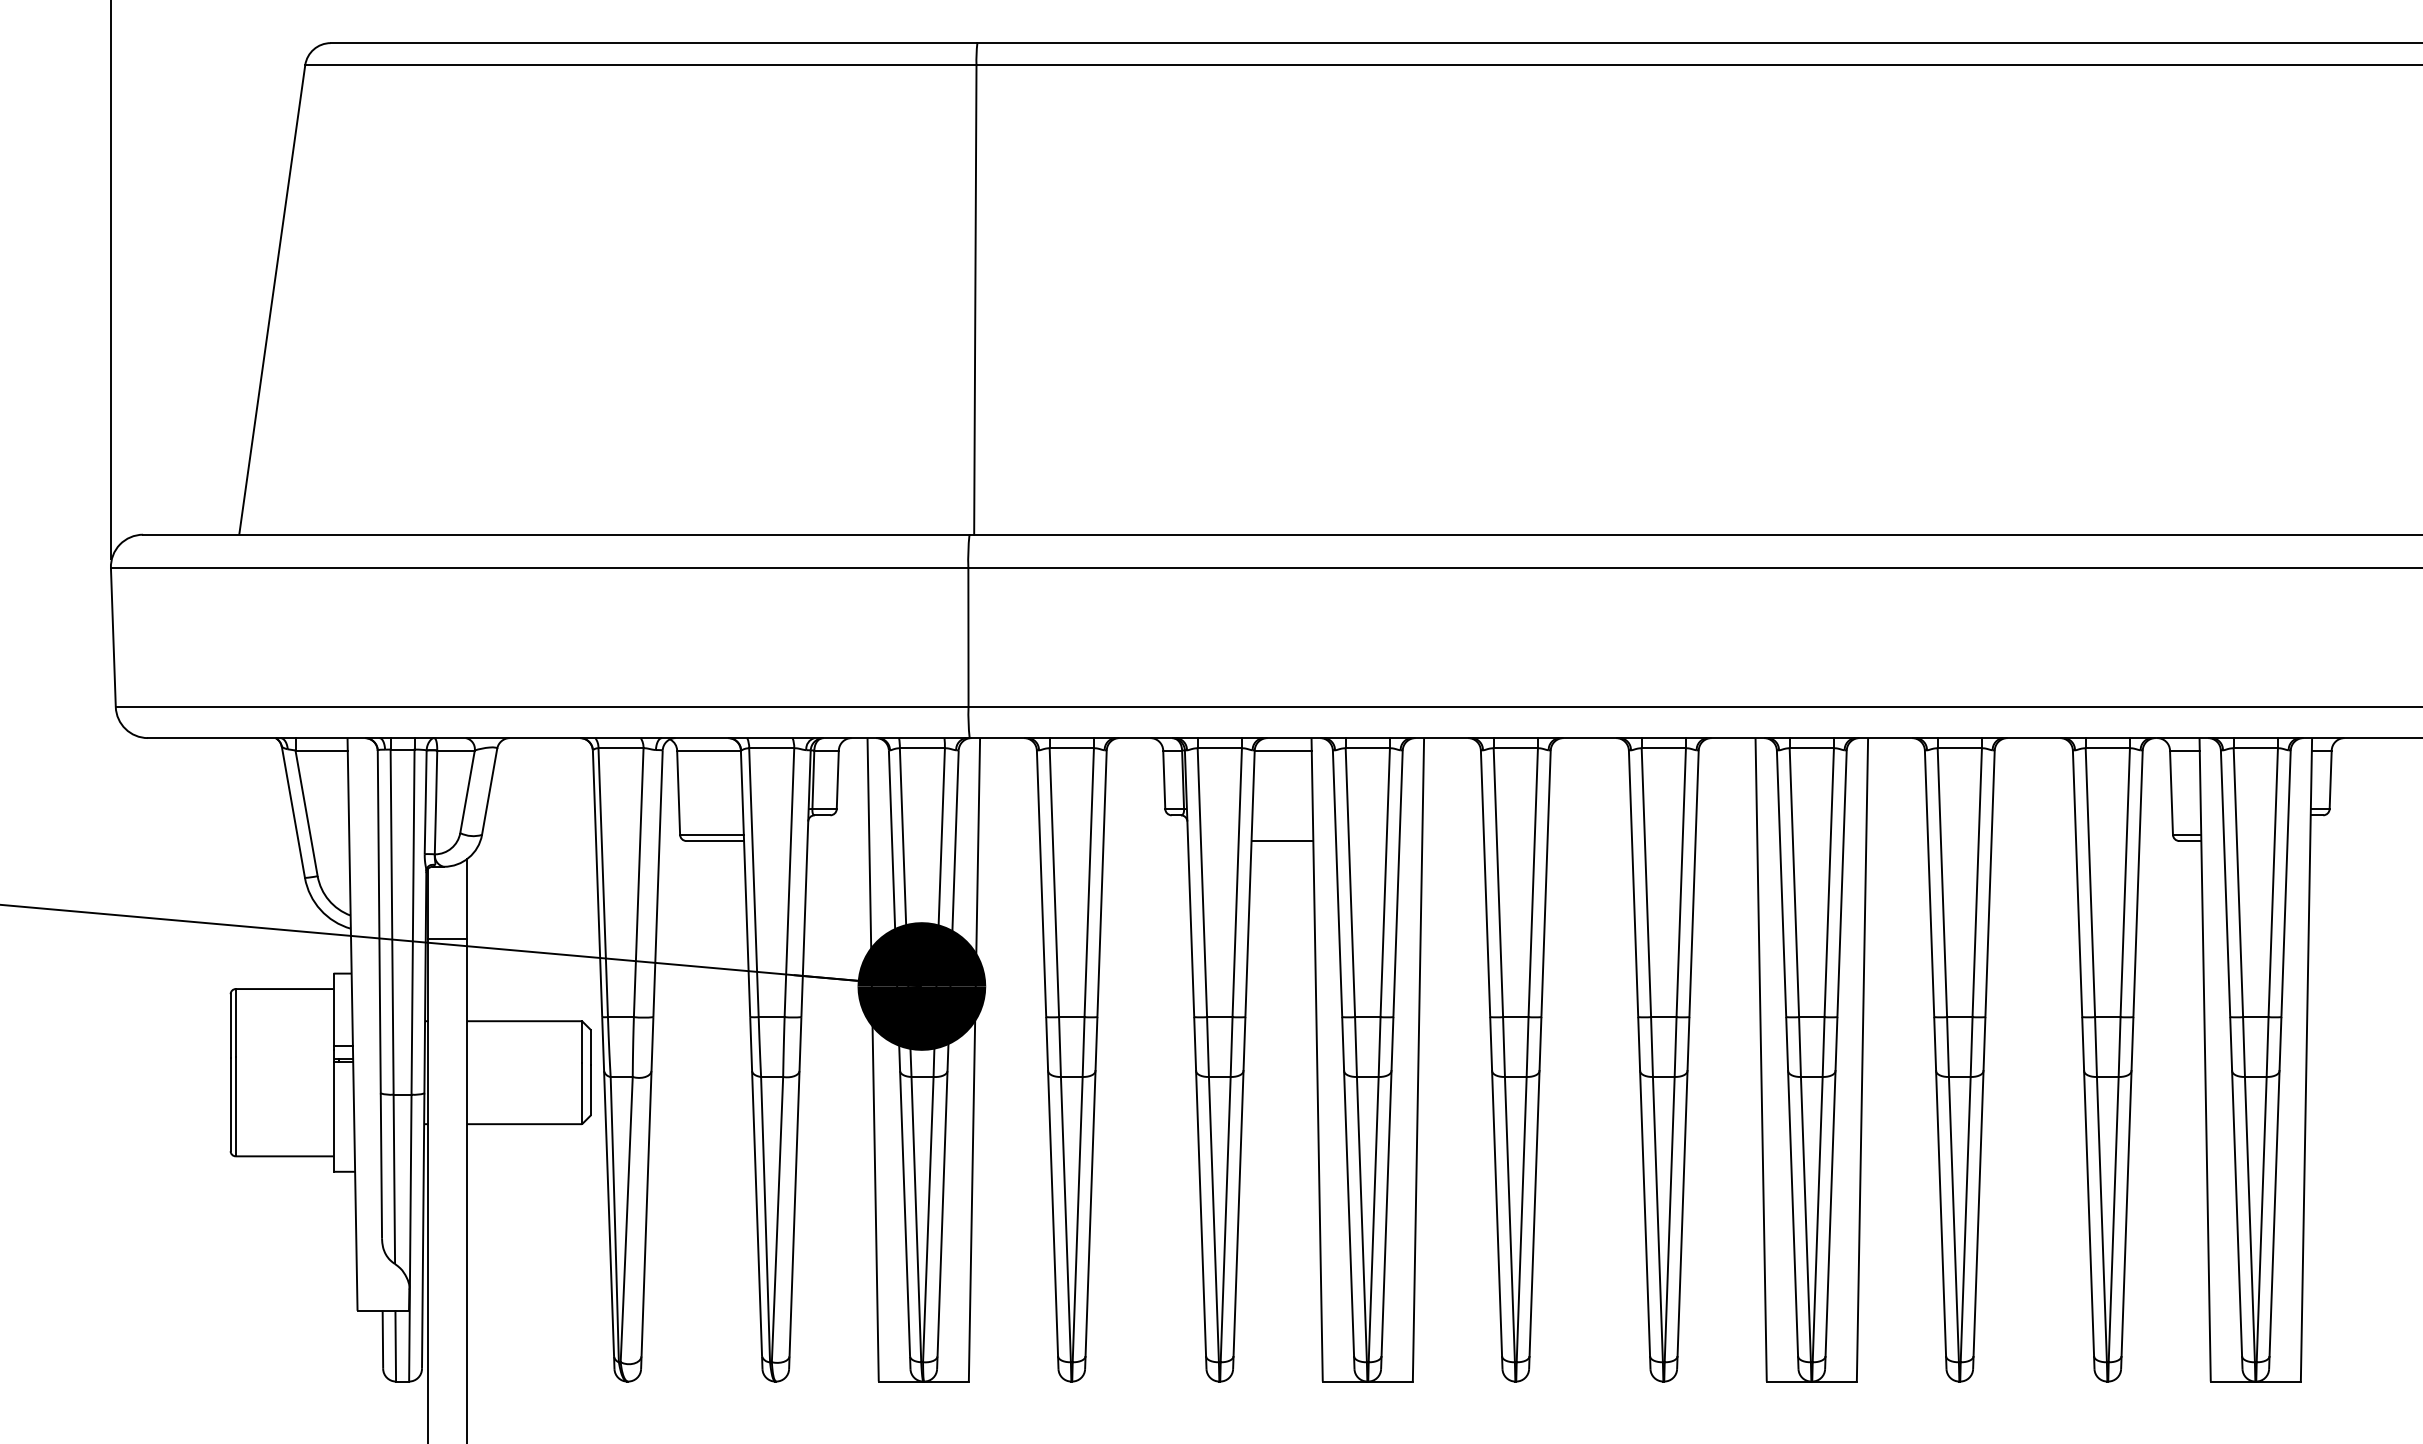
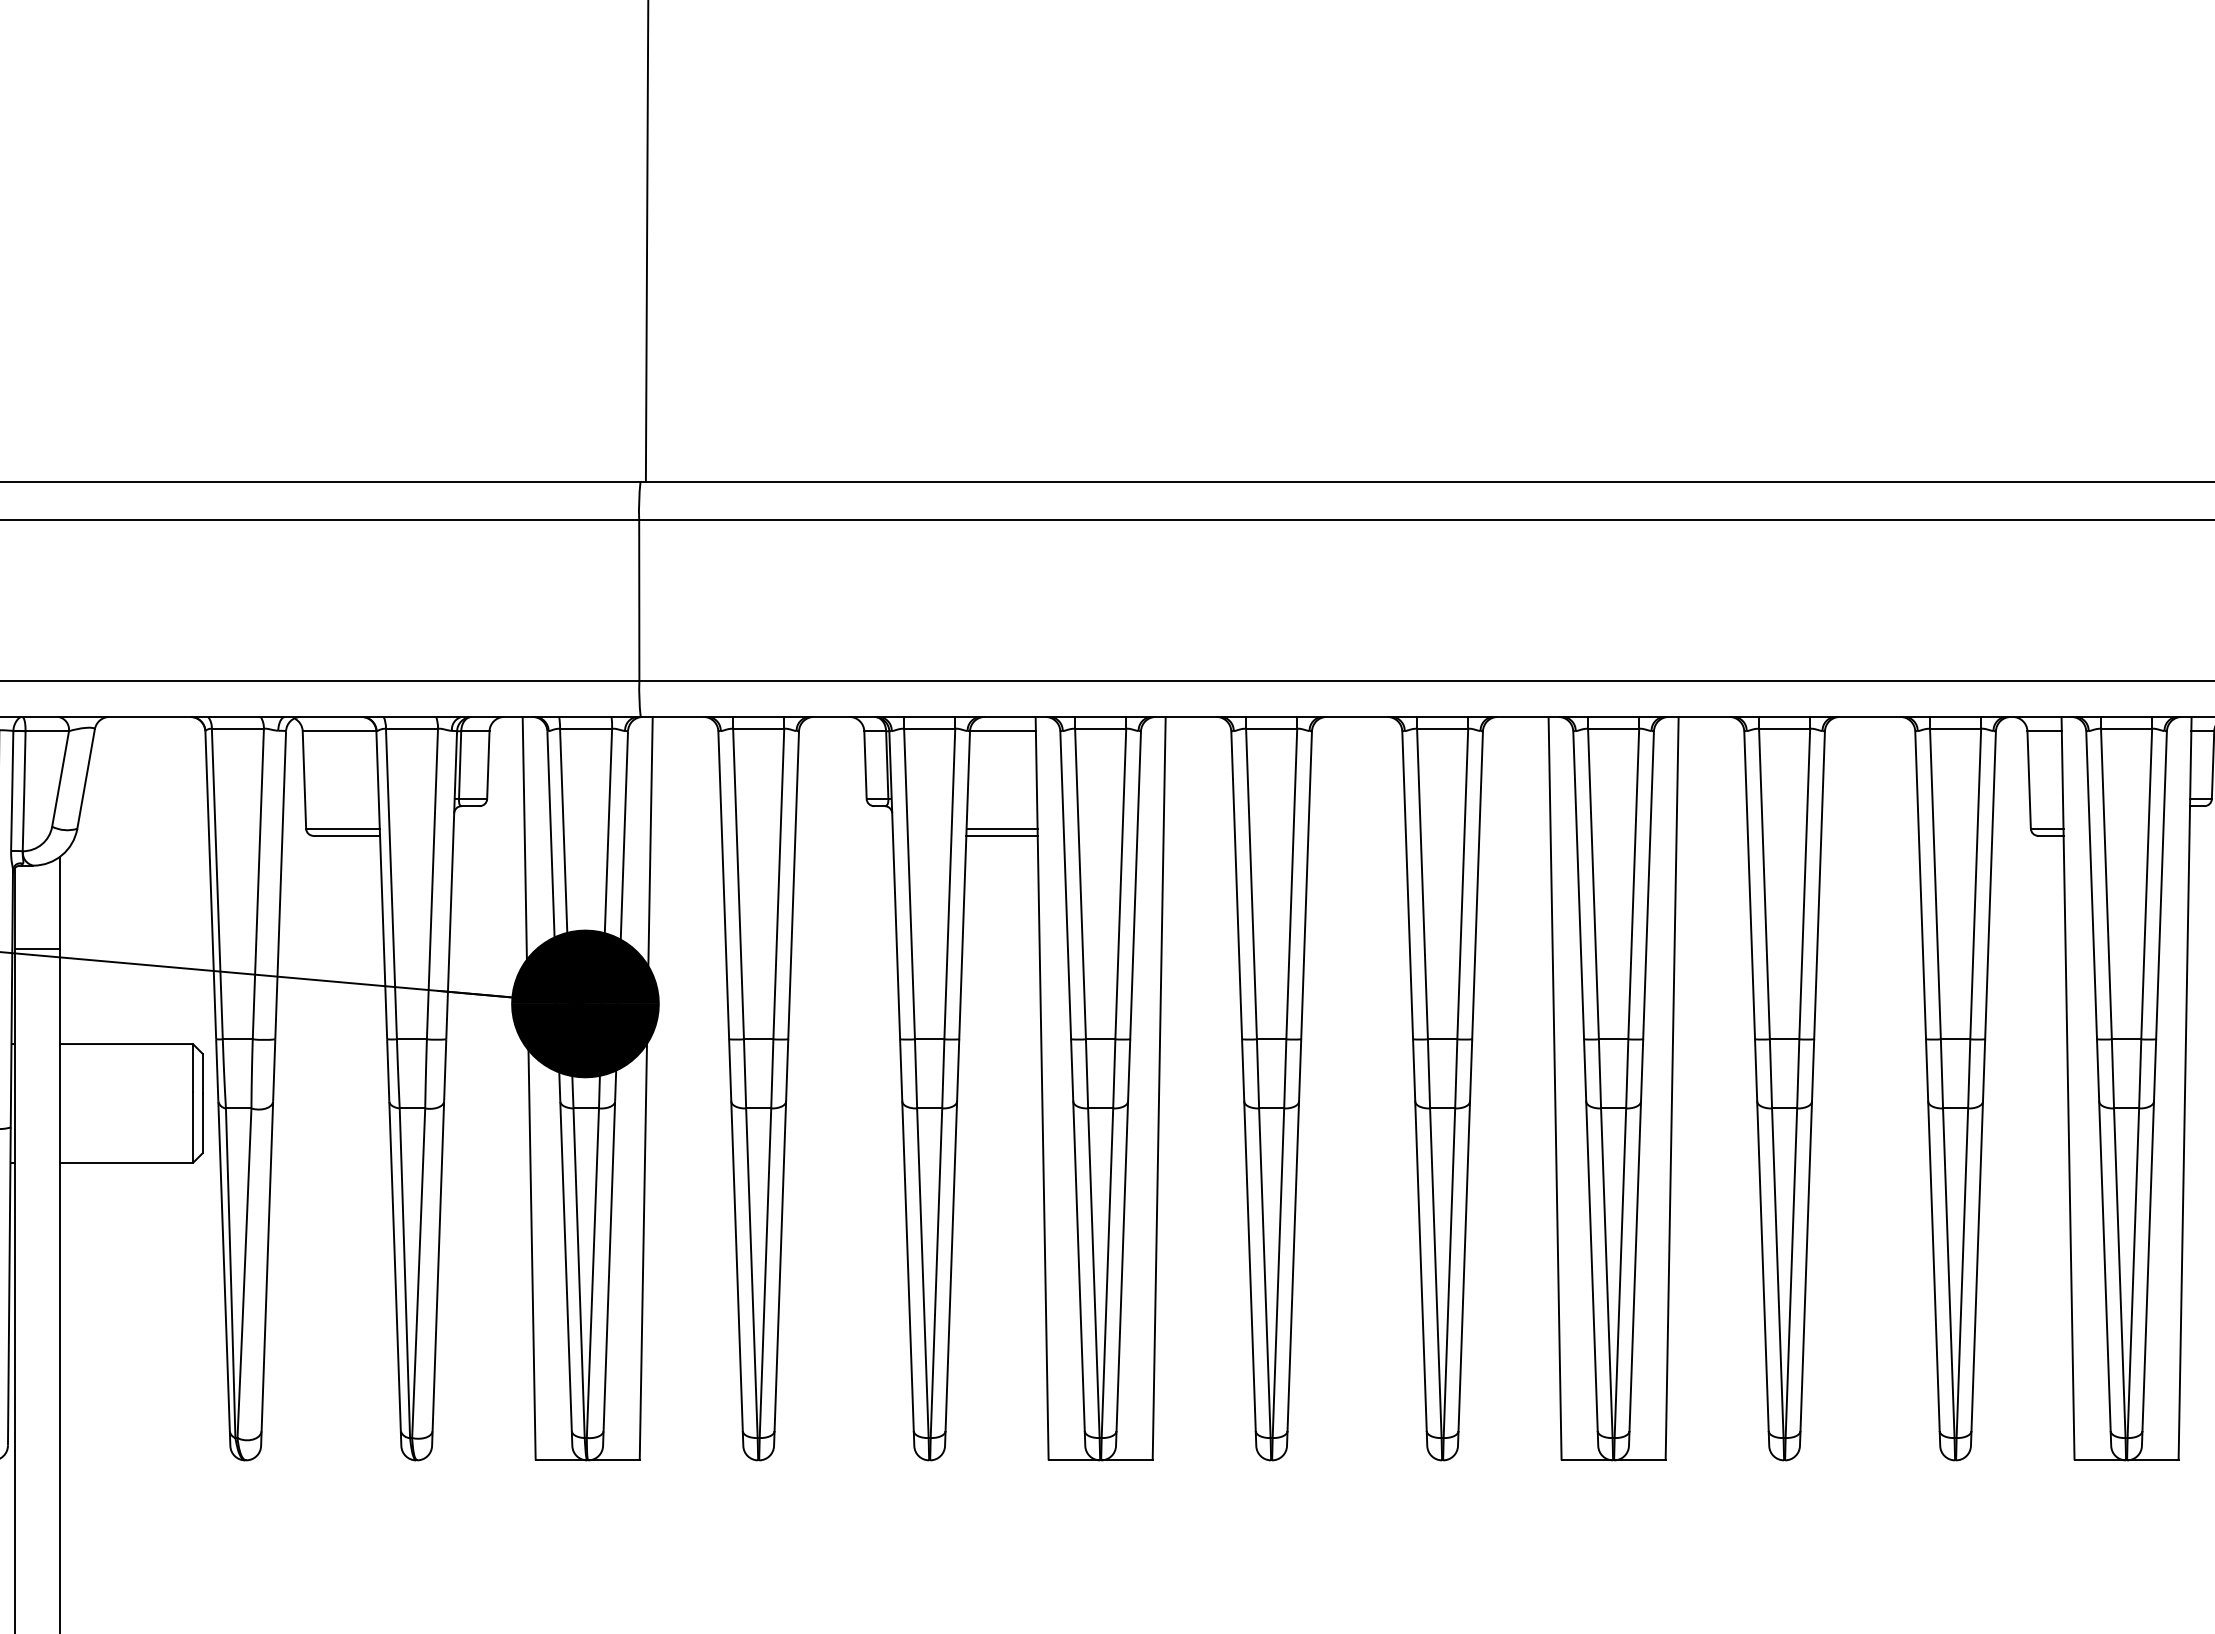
line: (1282, 834) -> (1002, 828), added

